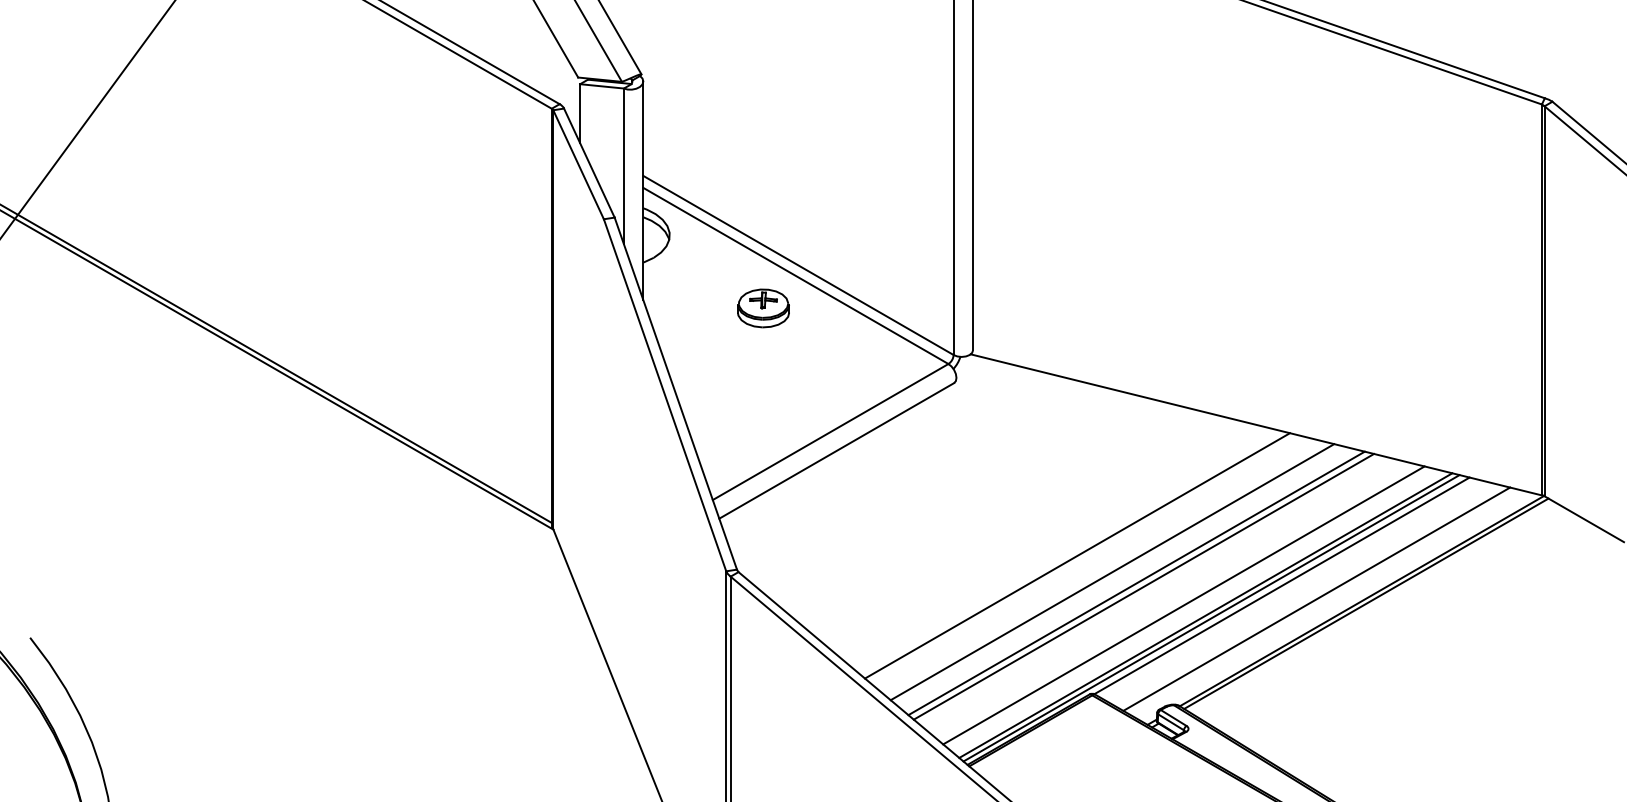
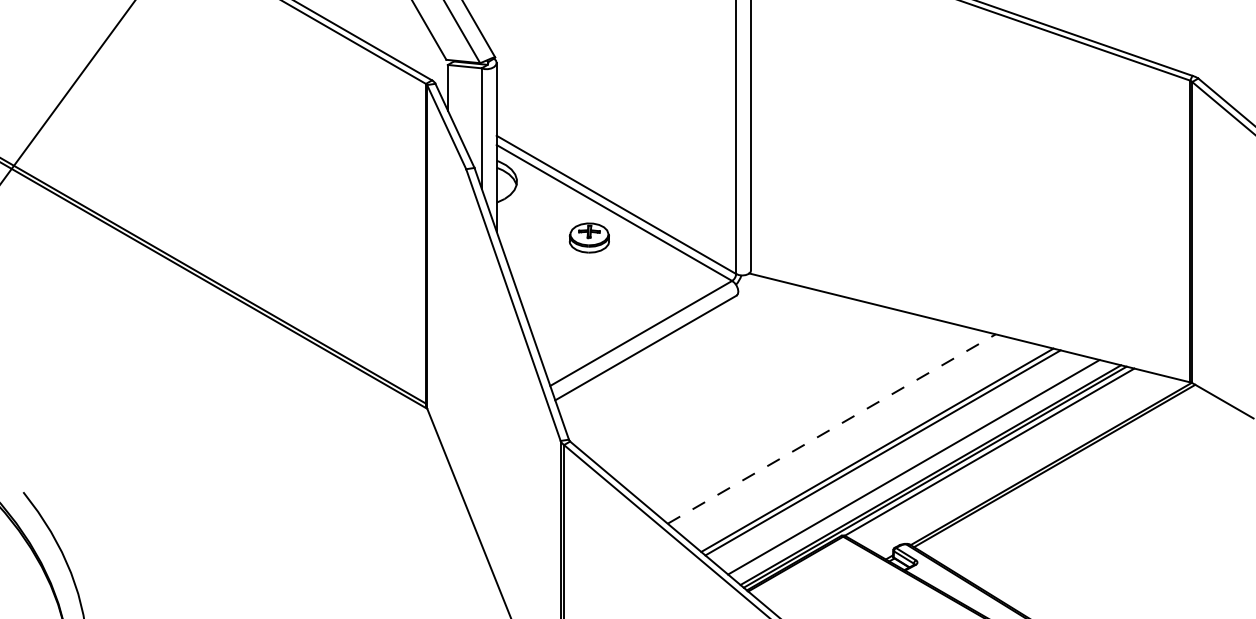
line: (1078, 555) -> (832, 428), solid -> dashed
line: (1112, 572) -> (858, 441), removed
line: (1316, 599) -> (1016, 462), removed

